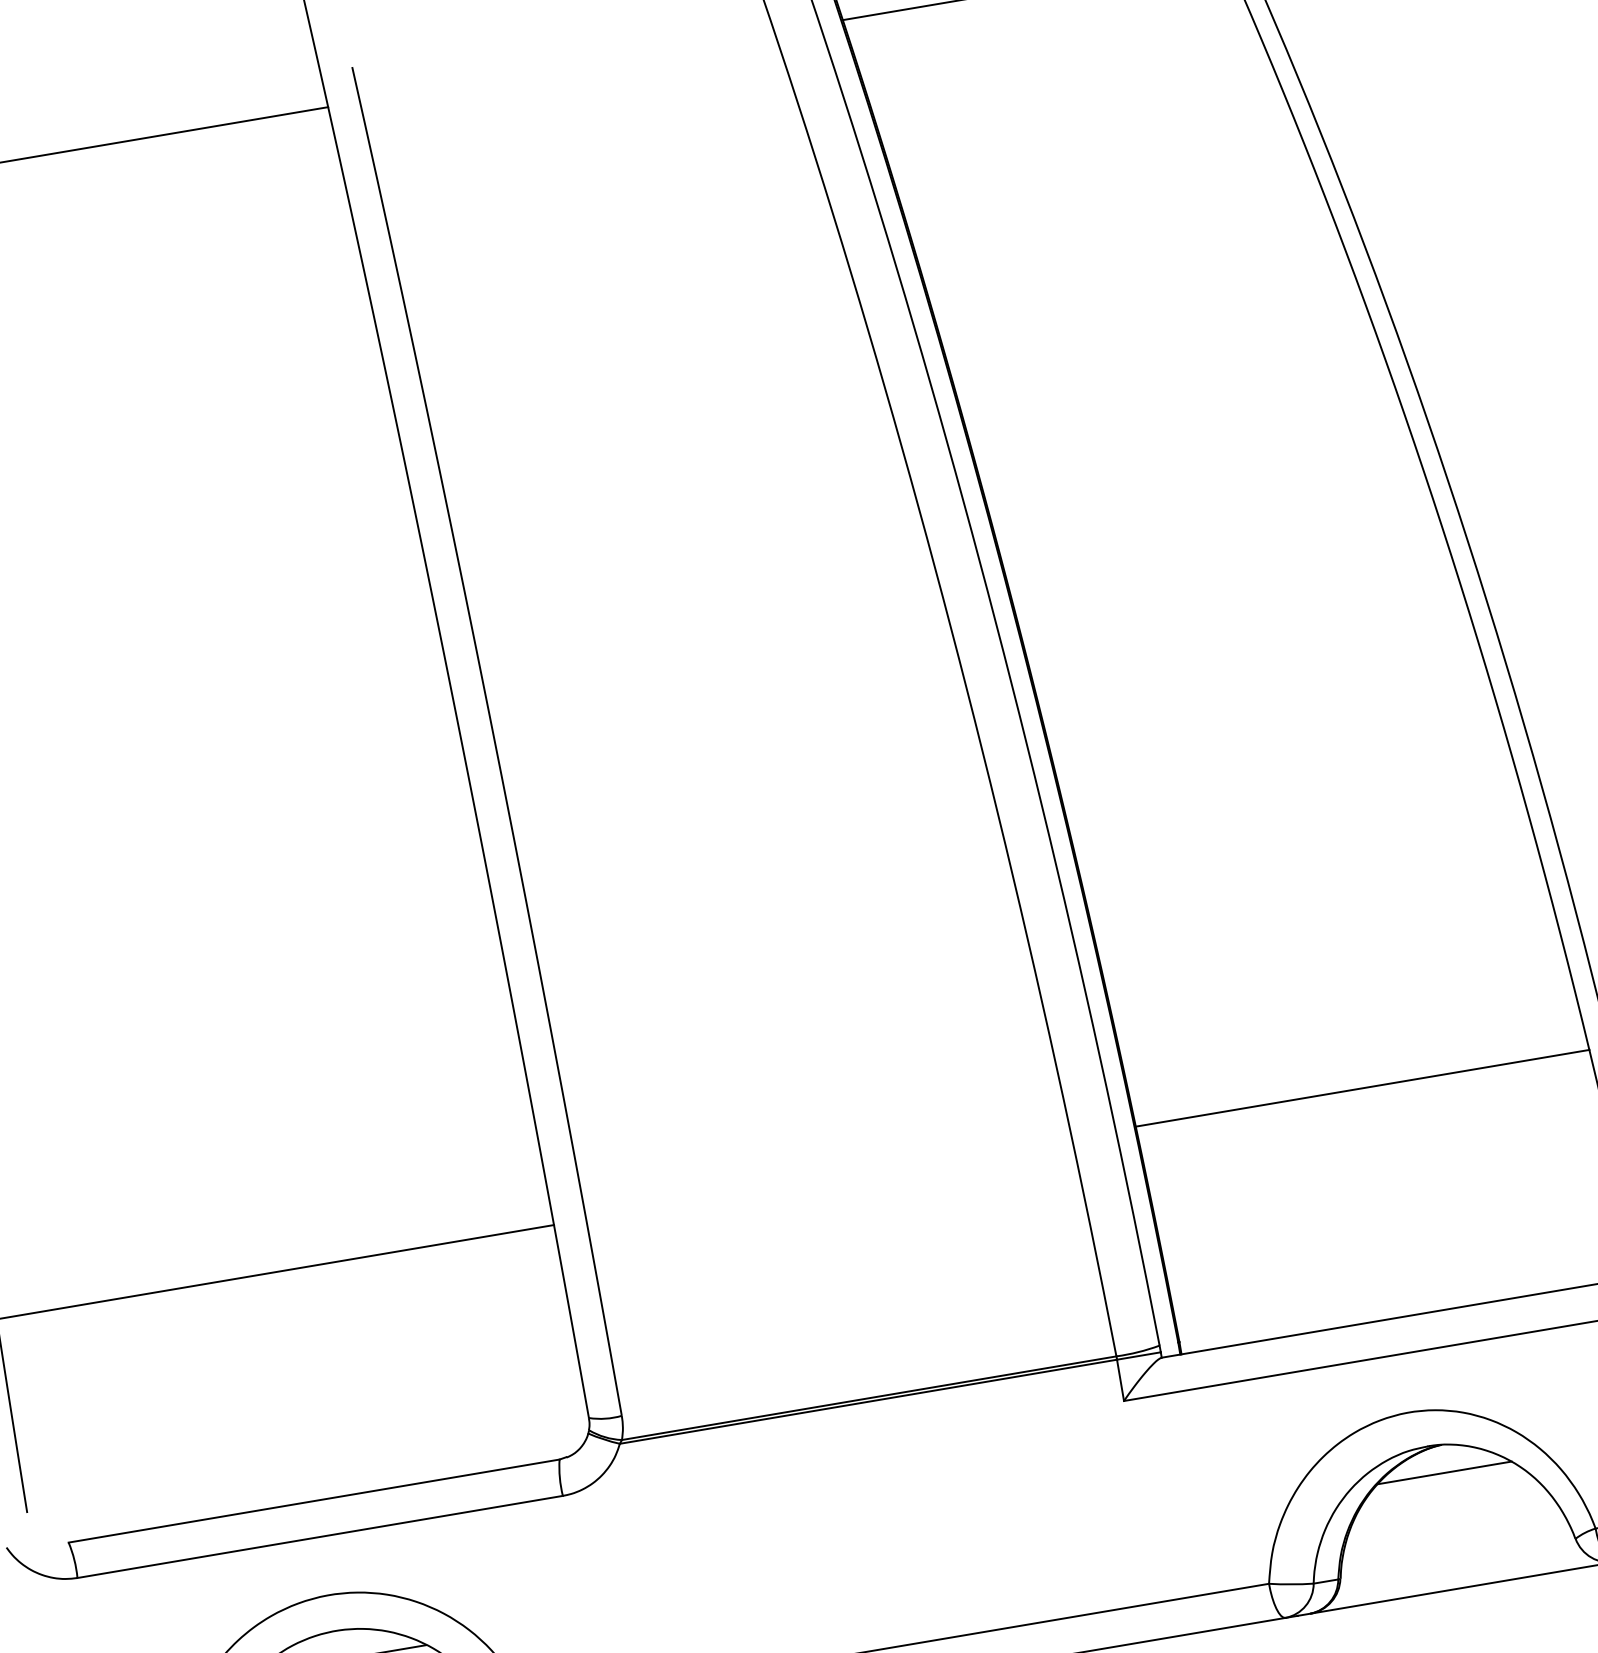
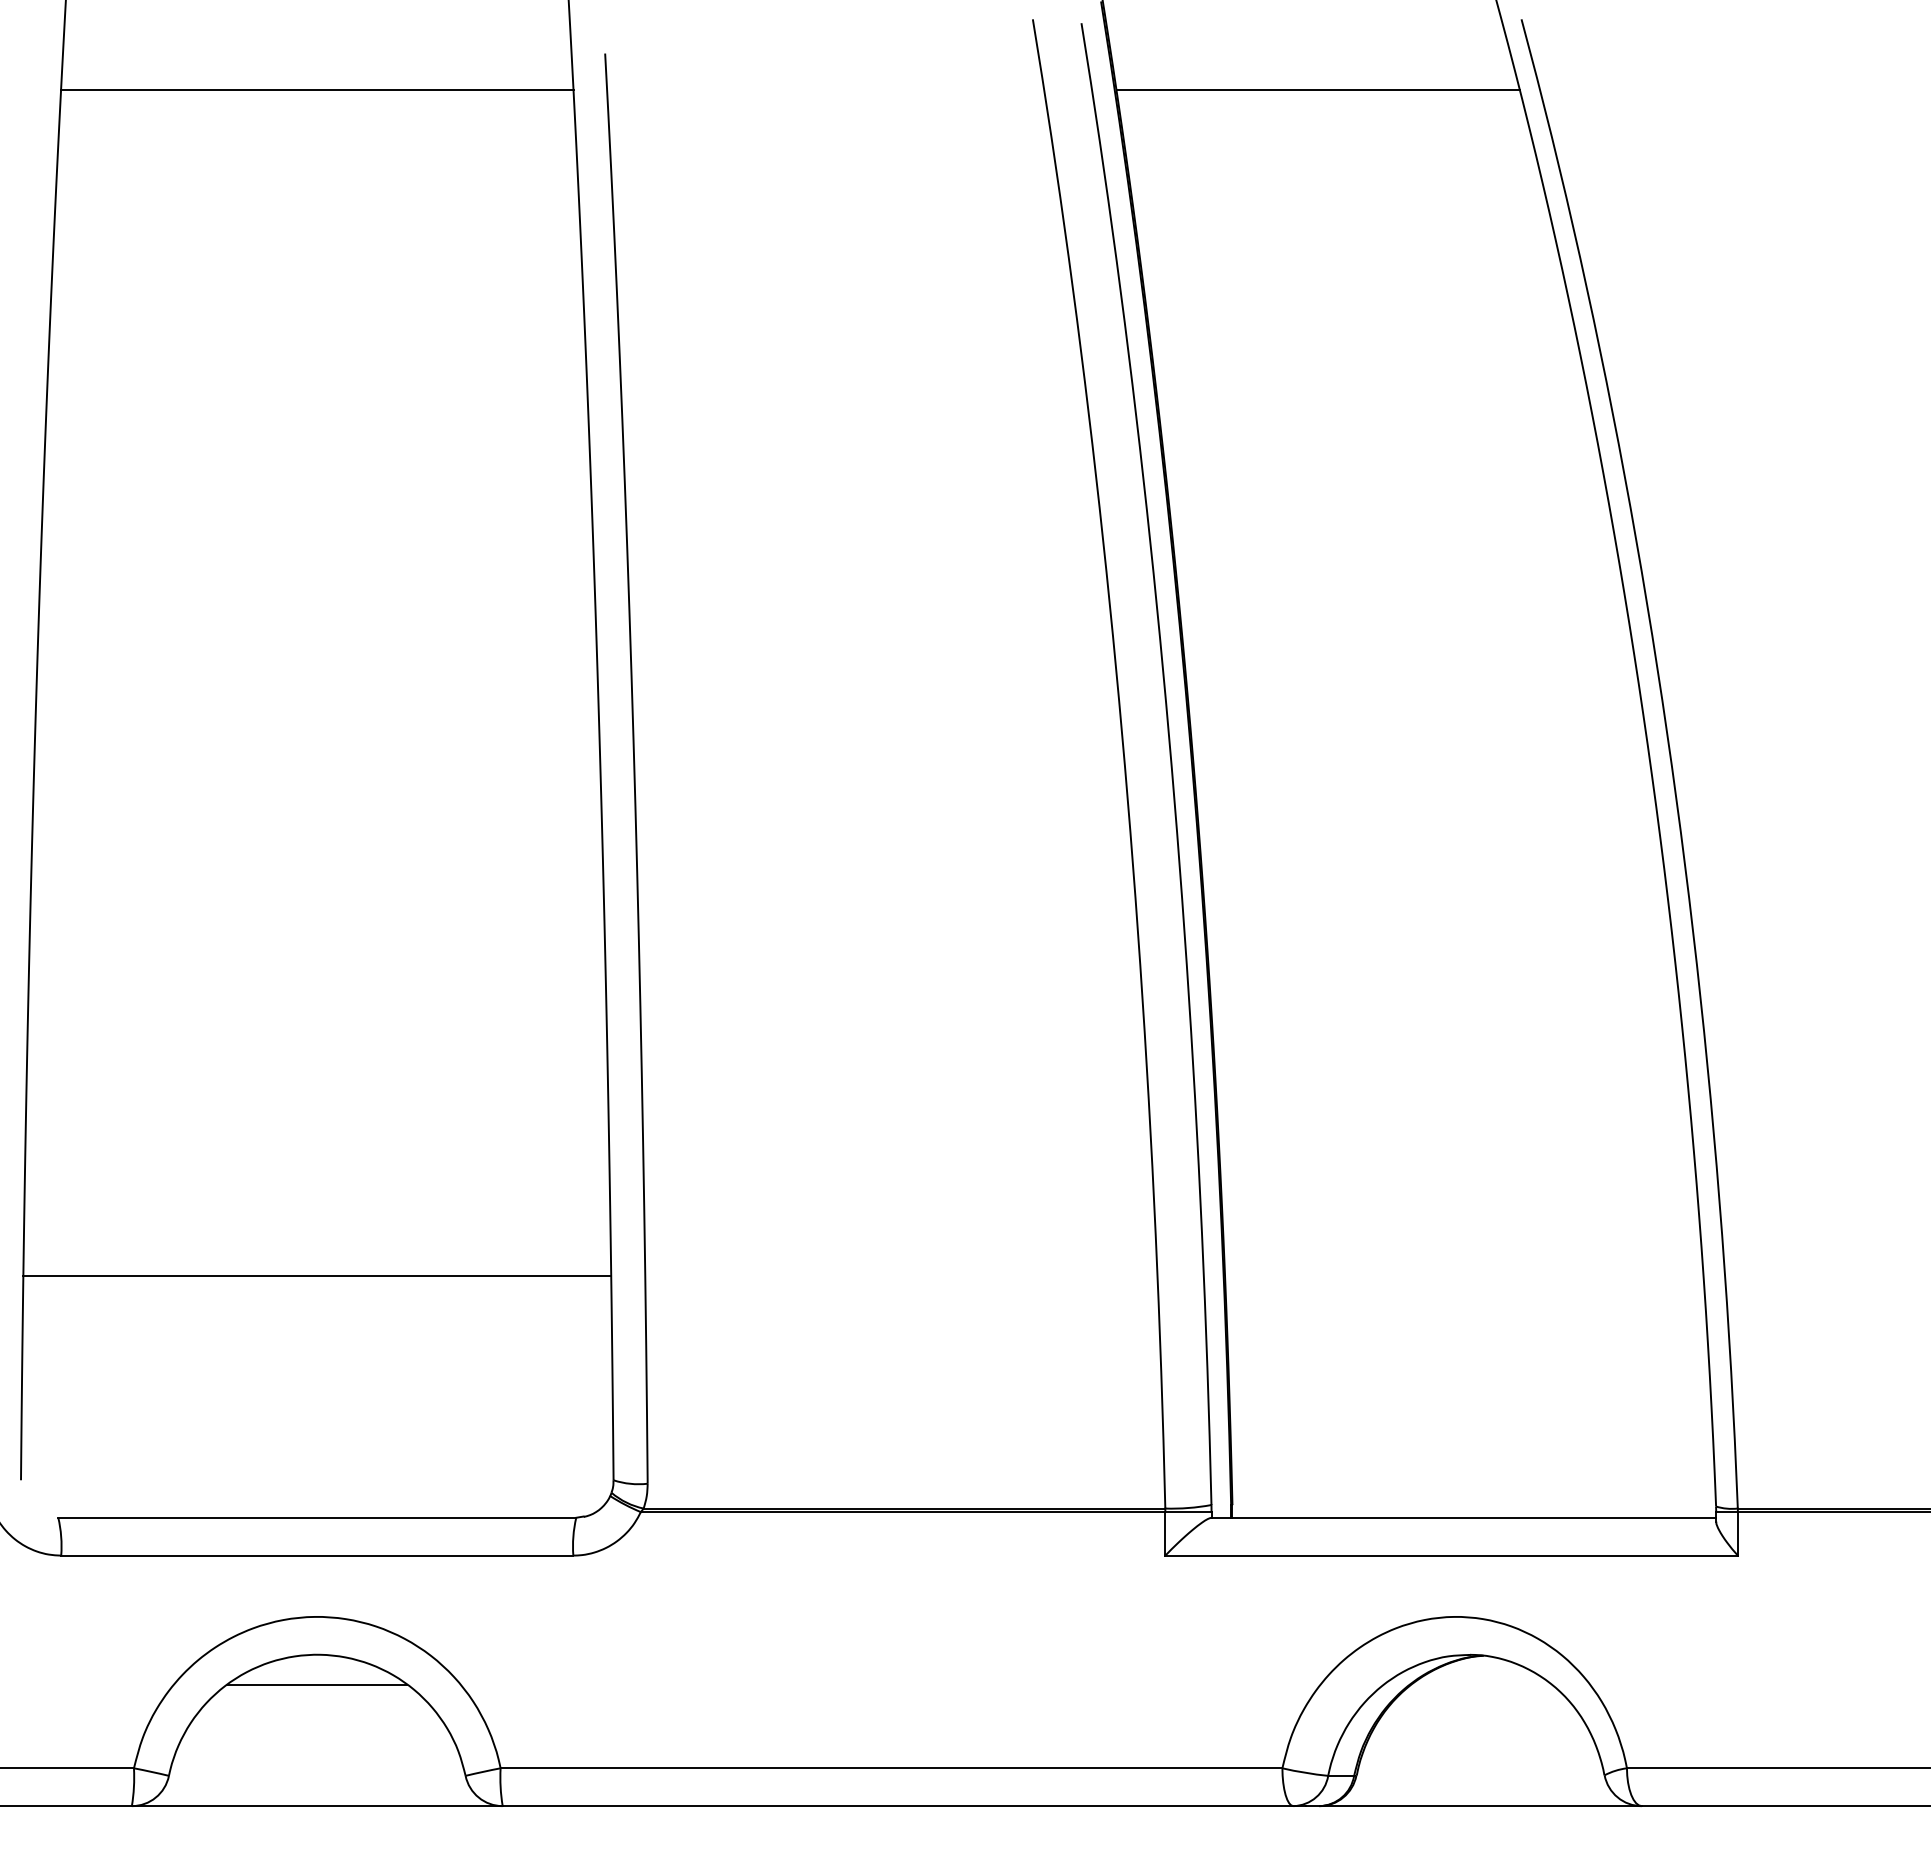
line: (1362, 1088) -> (1464, 1276), removed
line: (1444, 1473) -> (1481, 1685), removed

